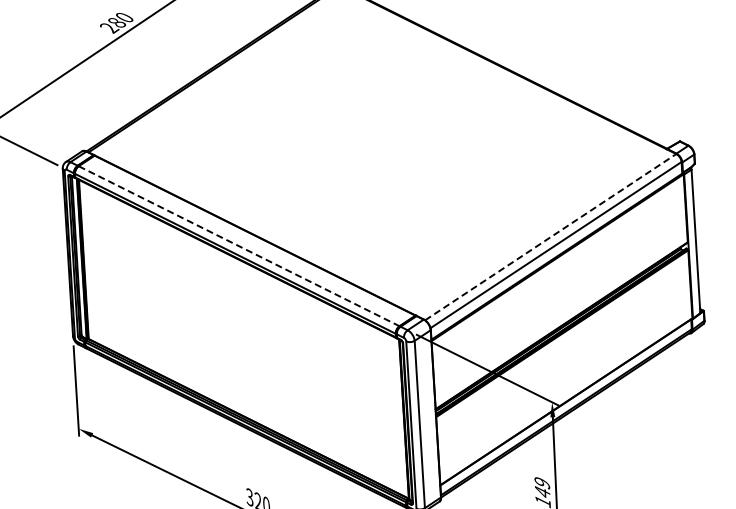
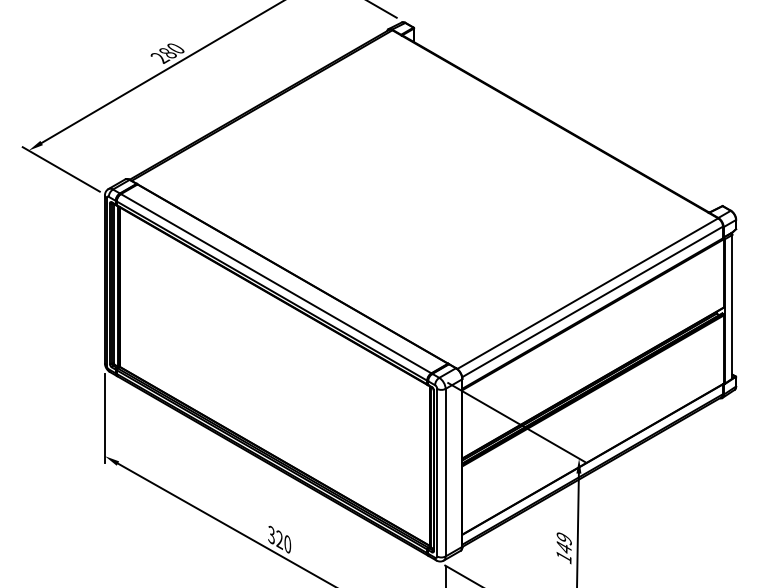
line: (550, 236) -> (587, 293), dashed -> solid
line: (239, 246) -> (276, 283), dashed -> solid

